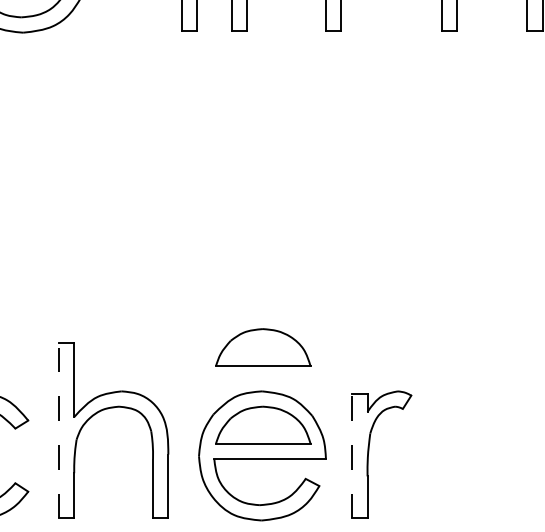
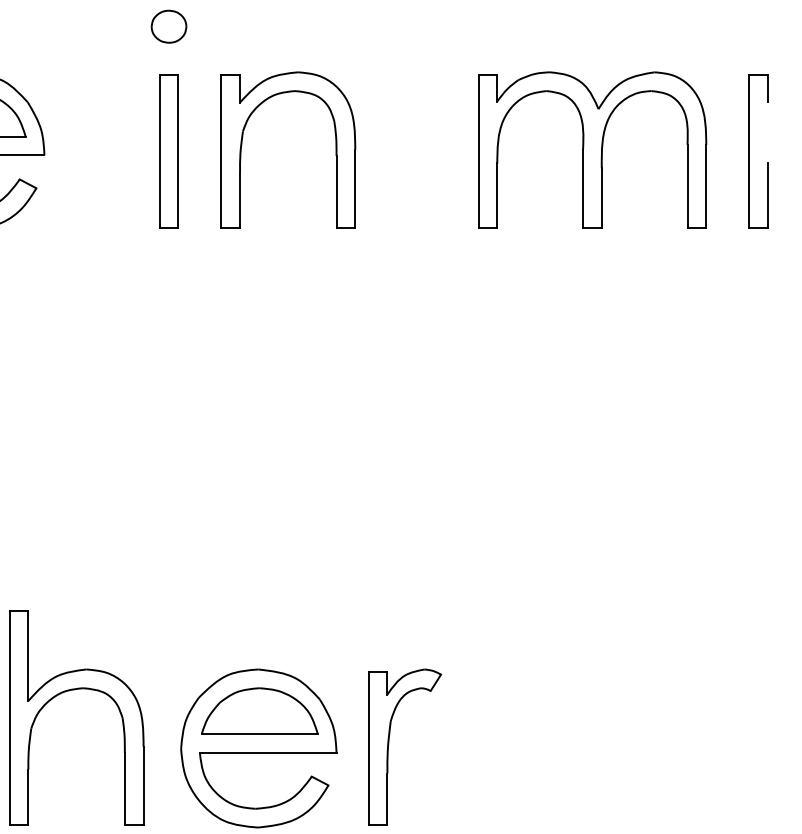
part: (263, 347) -> (259, 615), removed
line: (58, 430) -> (9, 717), dashed -> solid
line: (352, 455) -> (368, 748), dashed -> solid

